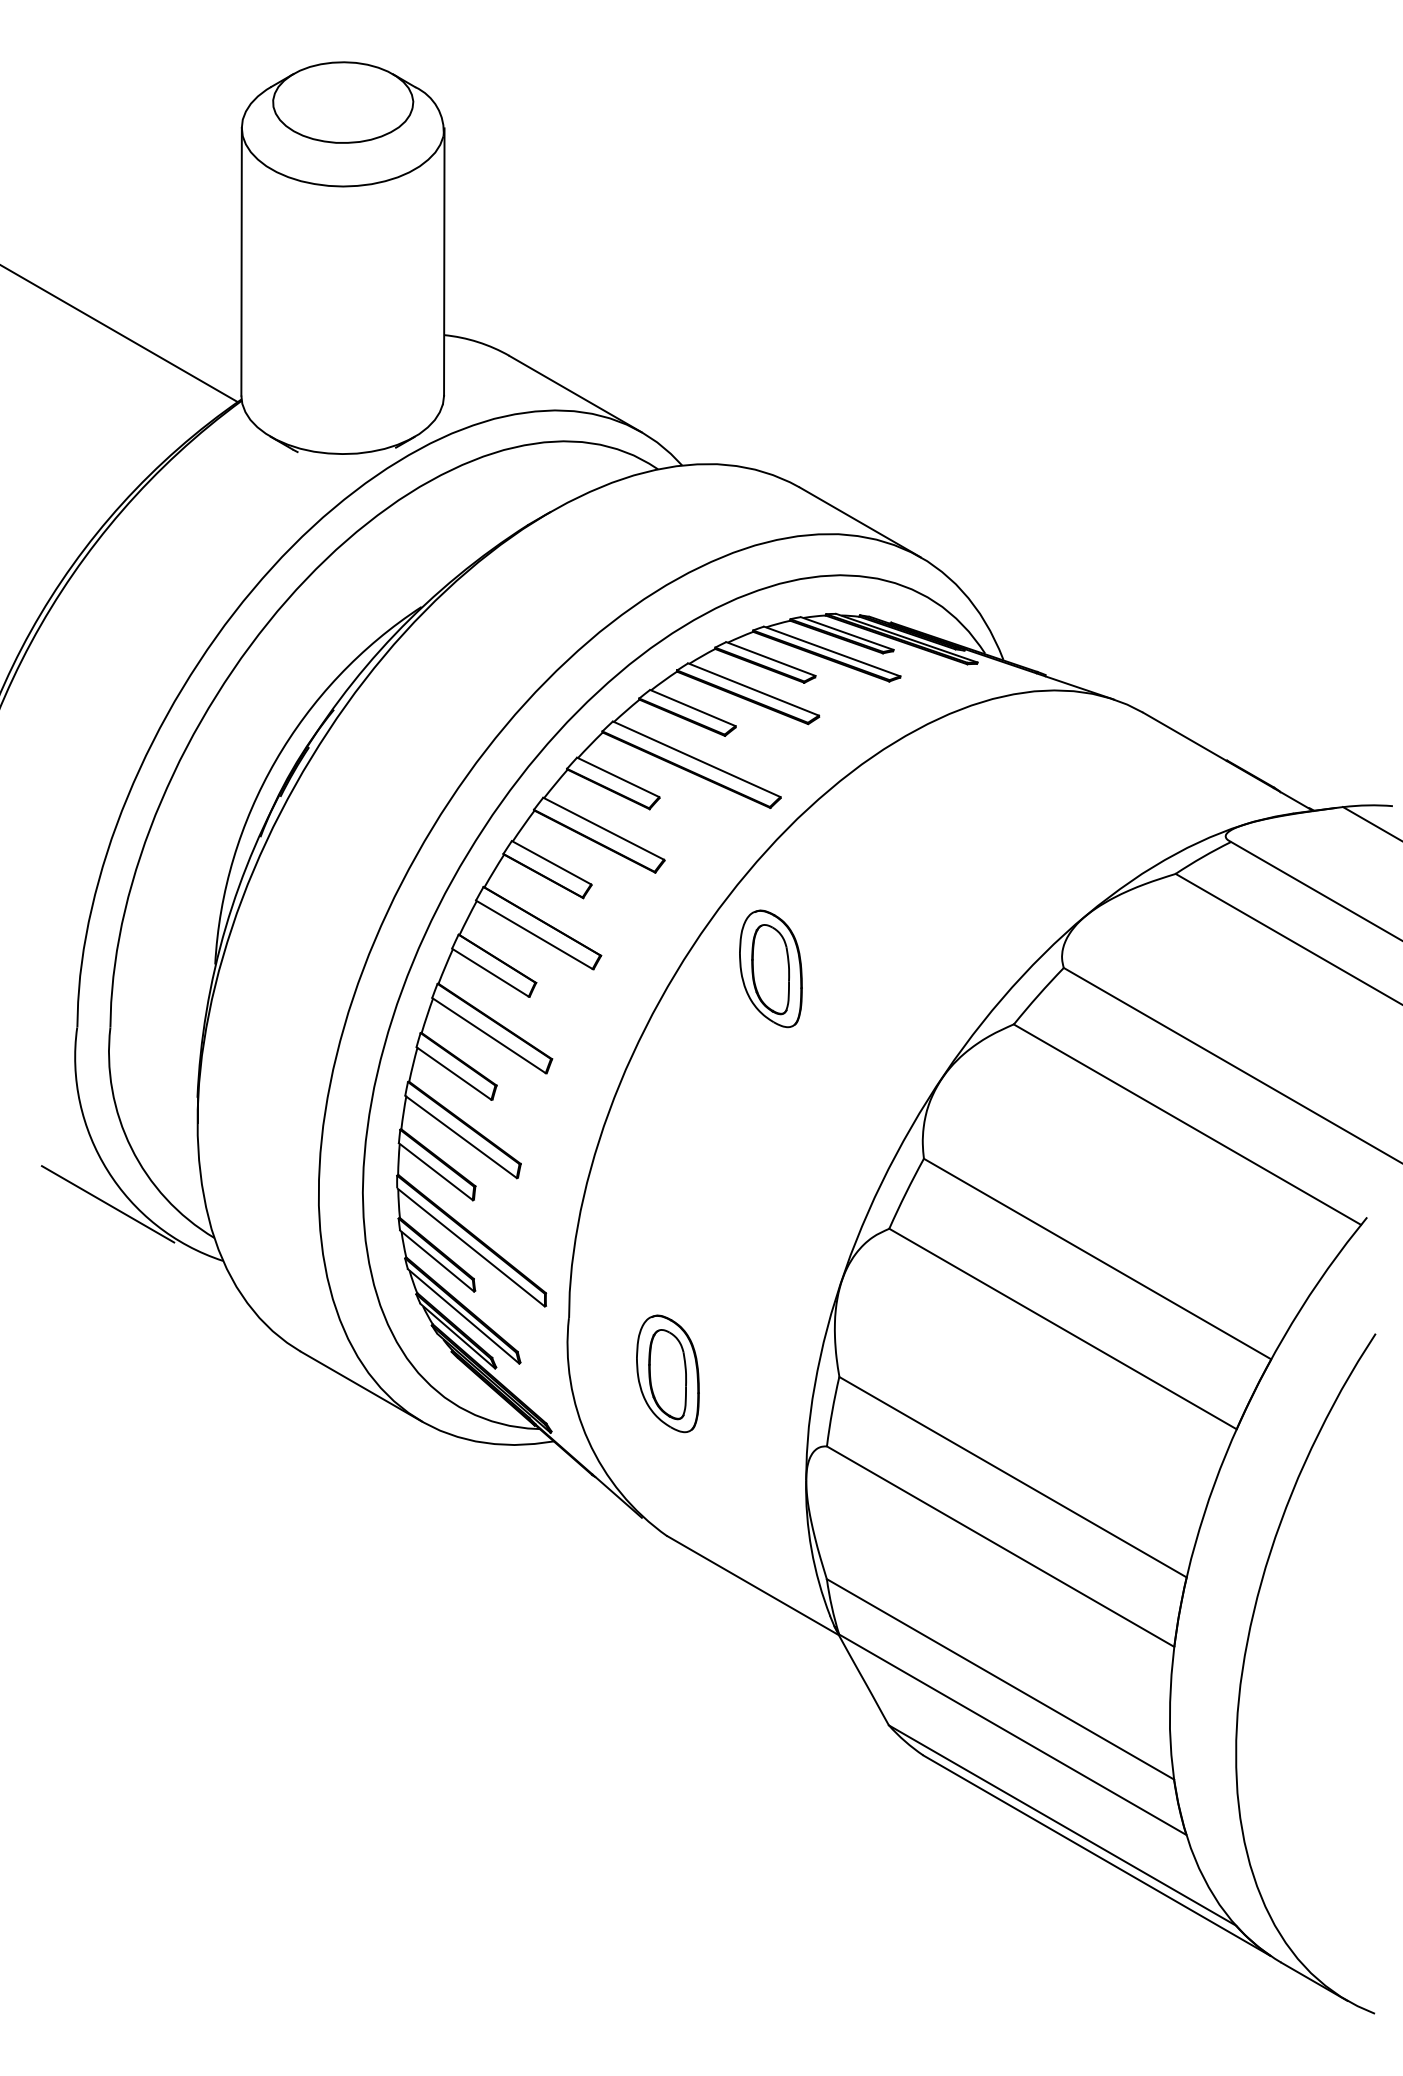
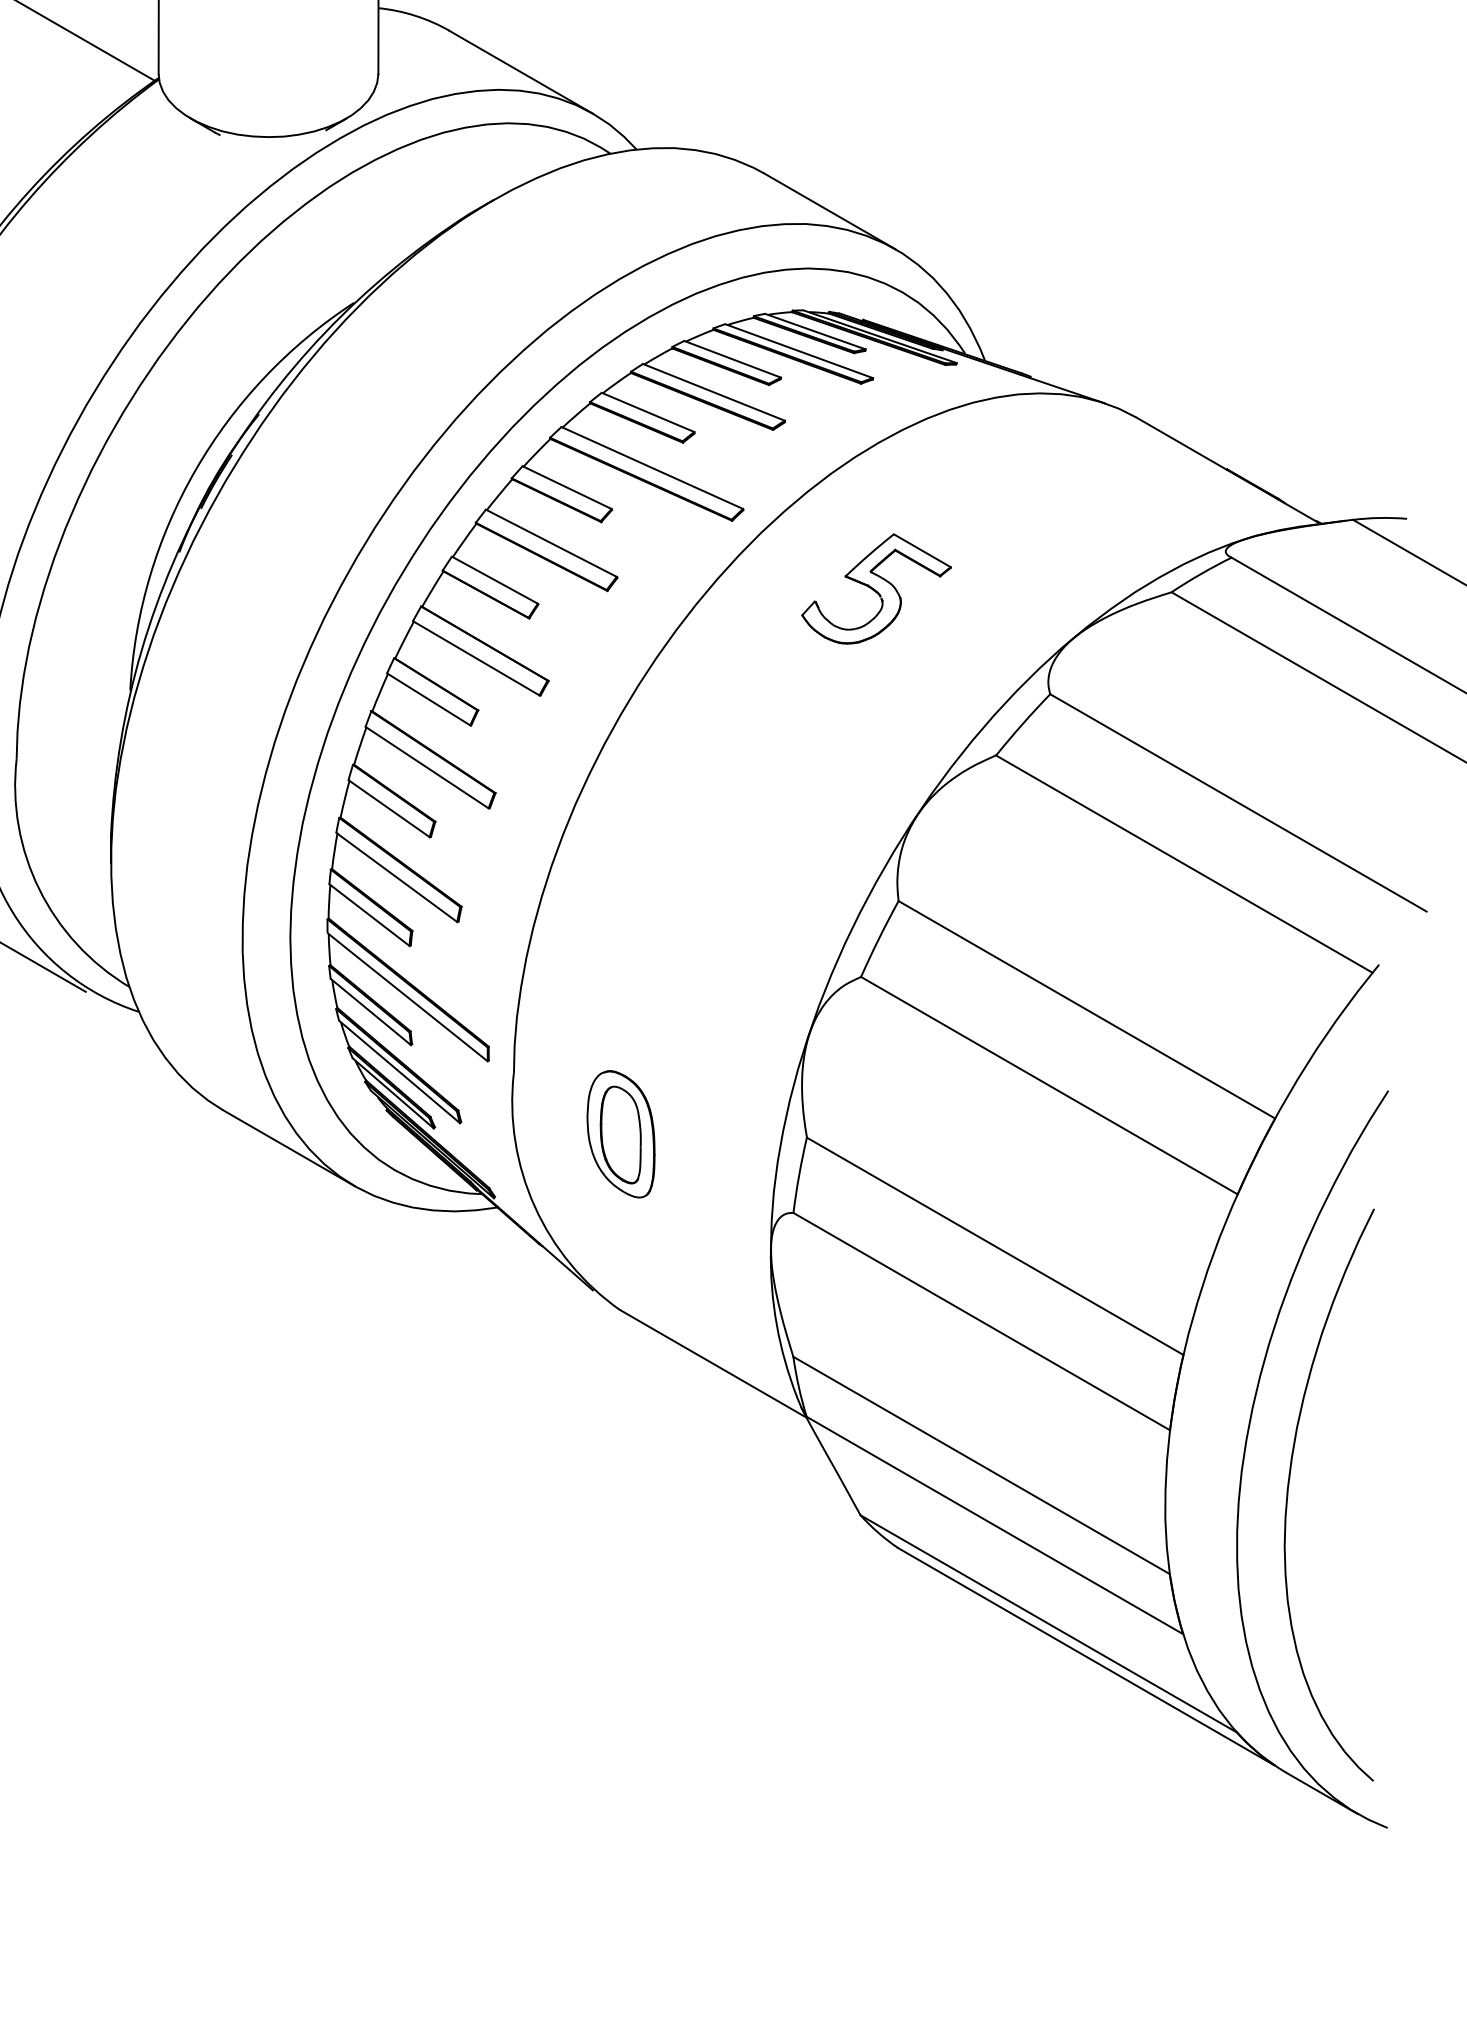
part: (903, 870) -> (876, 588), added
part: (770, 968) -> (732, 694), removed
curve: (1284, 1699) -> (1289, 1487), added

